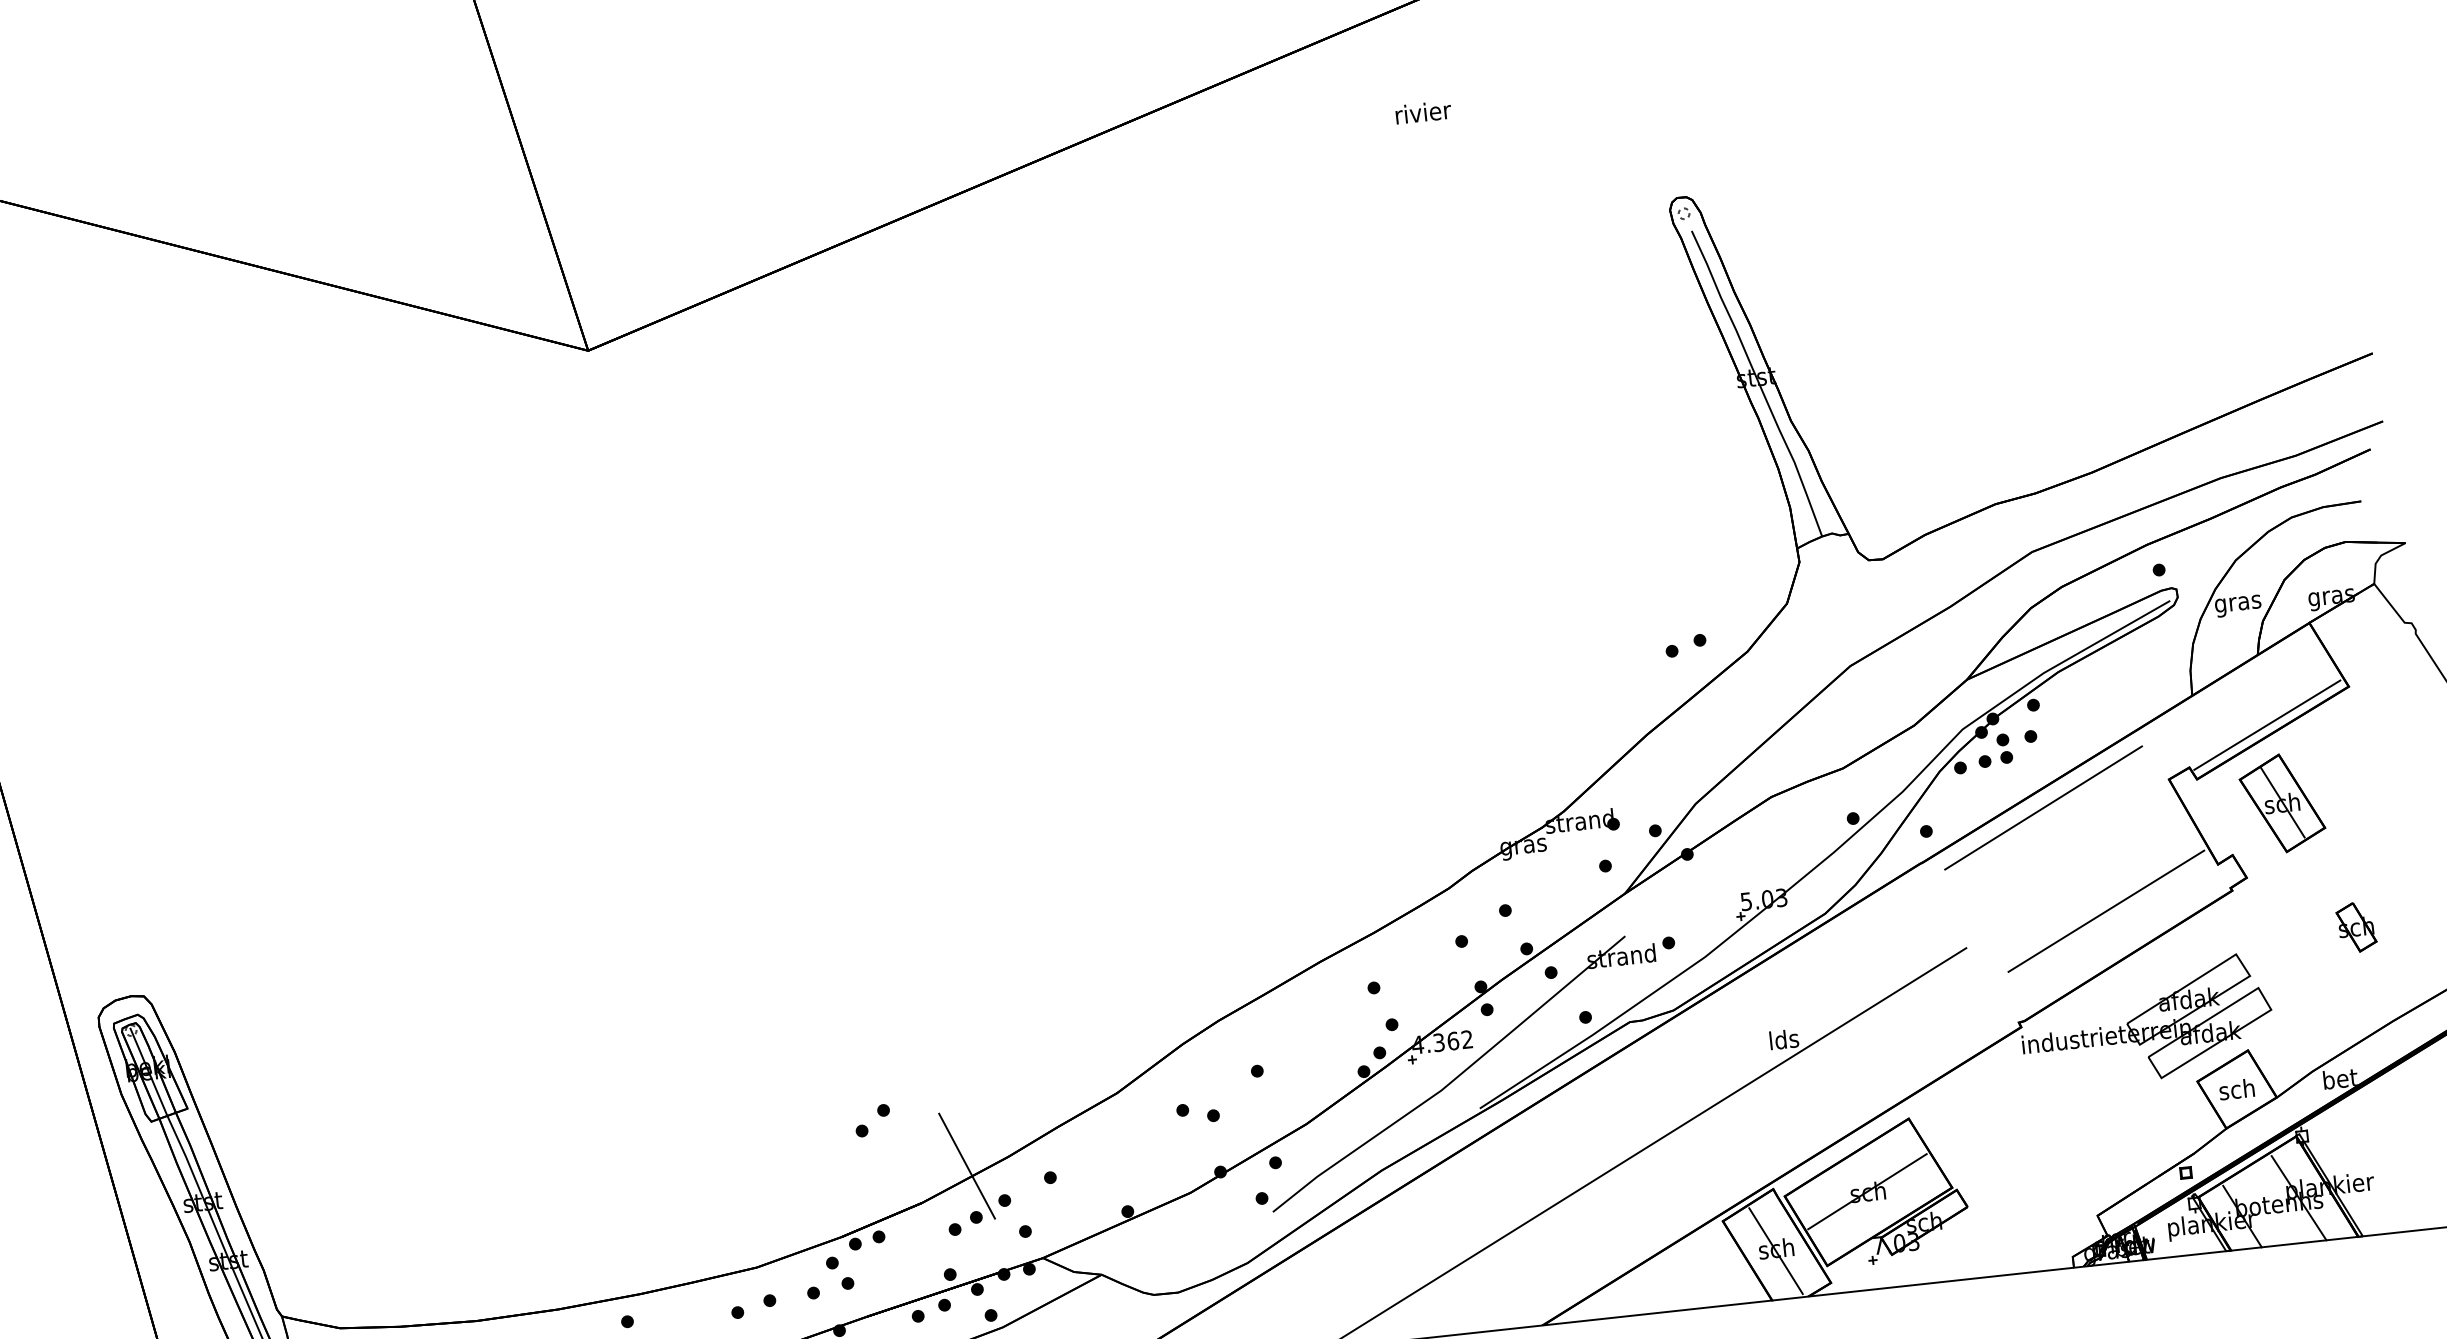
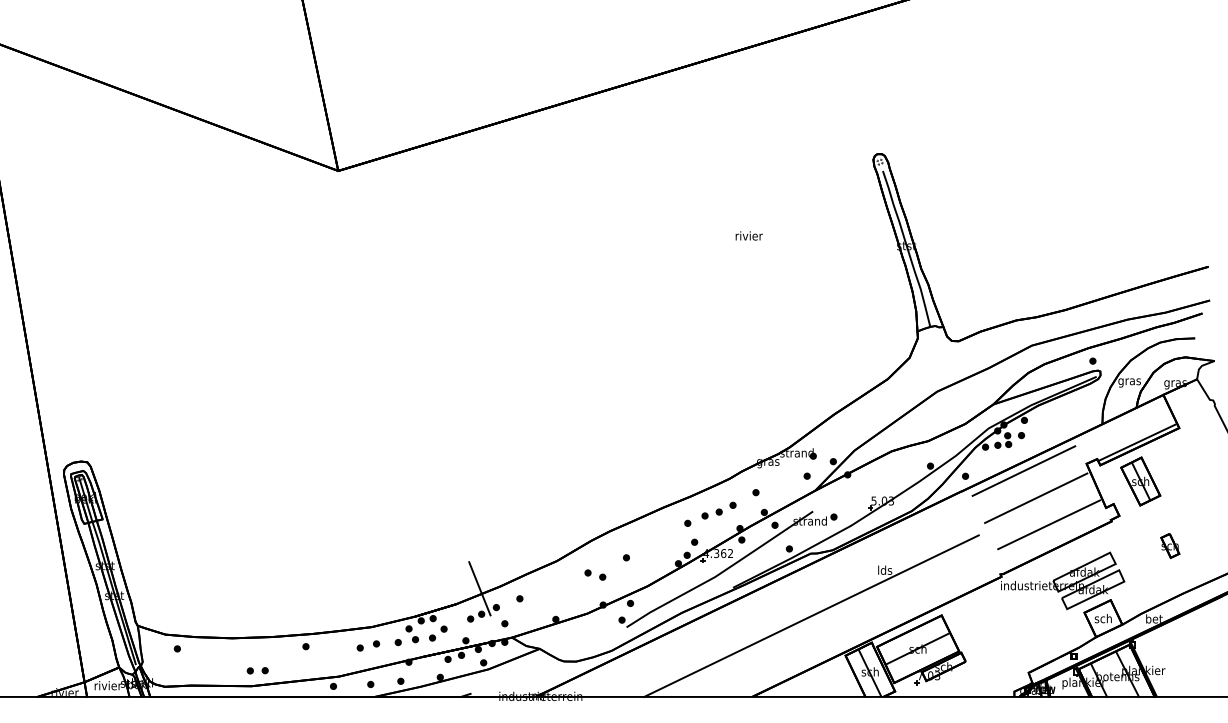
text: (1421, 111) -> (748, 235), moved
part: (1684, 644) -> (711, 513), moved
line: (2074, 858) -> (1036, 497), added
part: (873, 1120) -> (438, 633), moved

